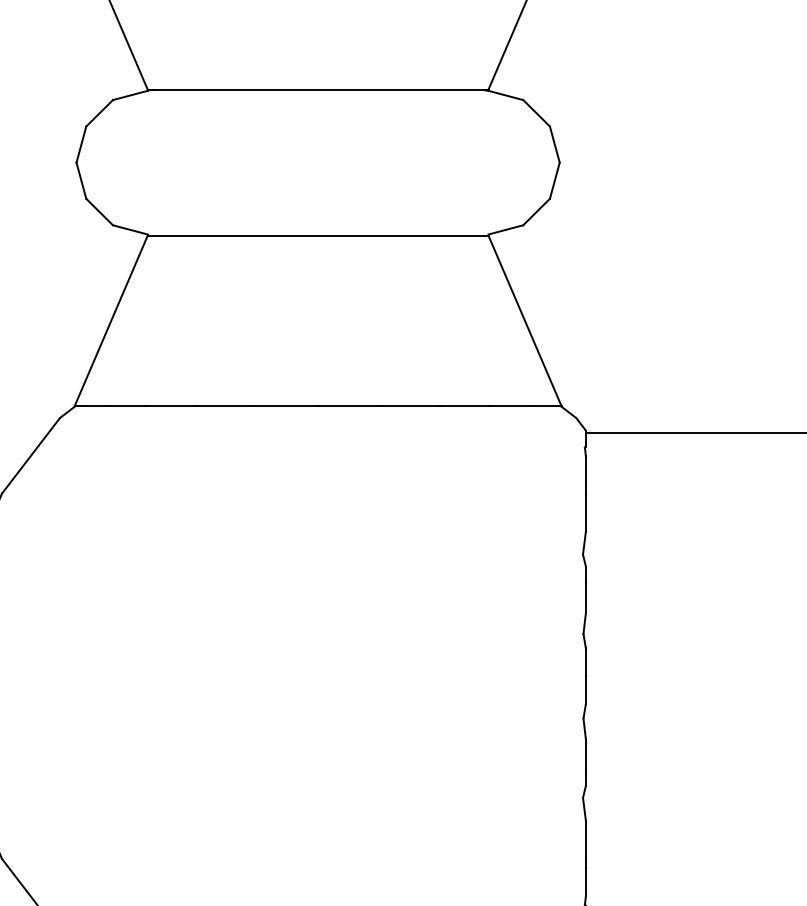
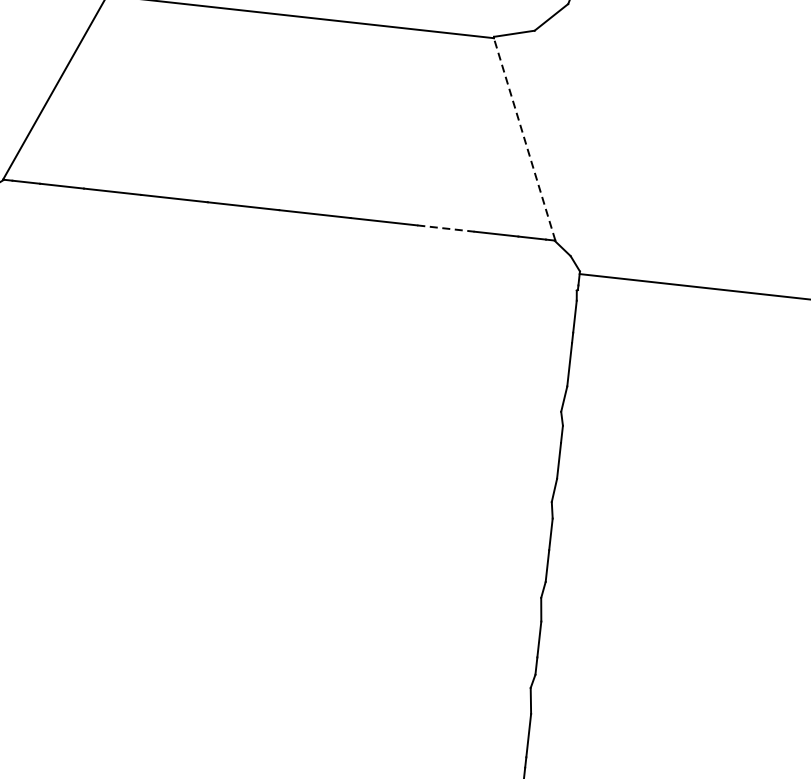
line: (525, 320) -> (525, 139), solid -> dashed
line: (465, 406) -> (446, 229), solid -> dashed

